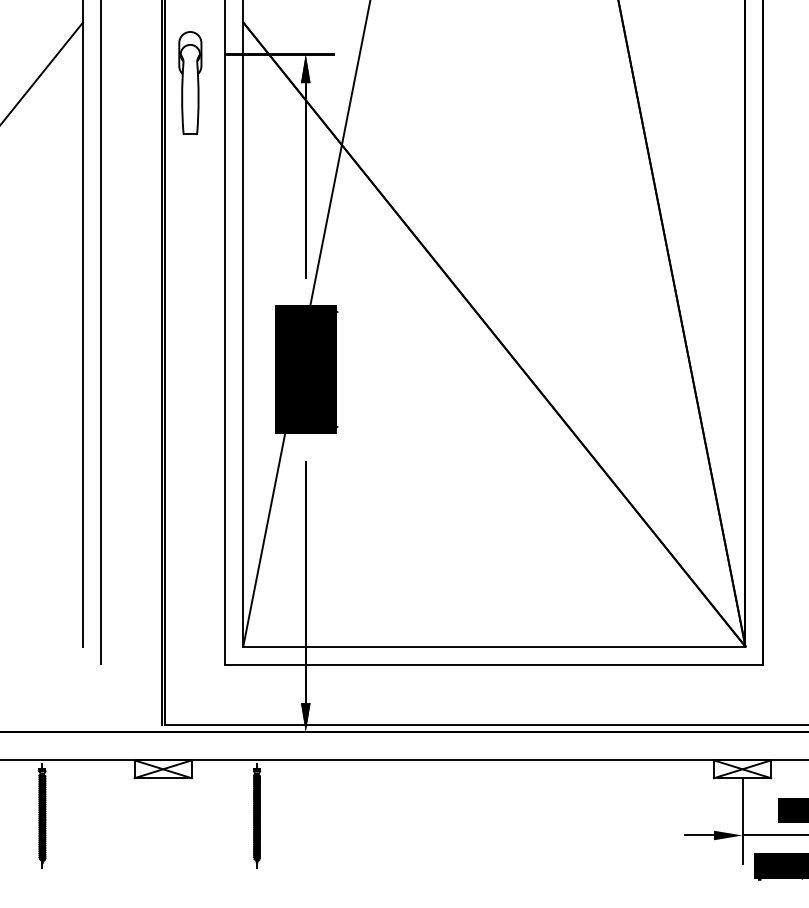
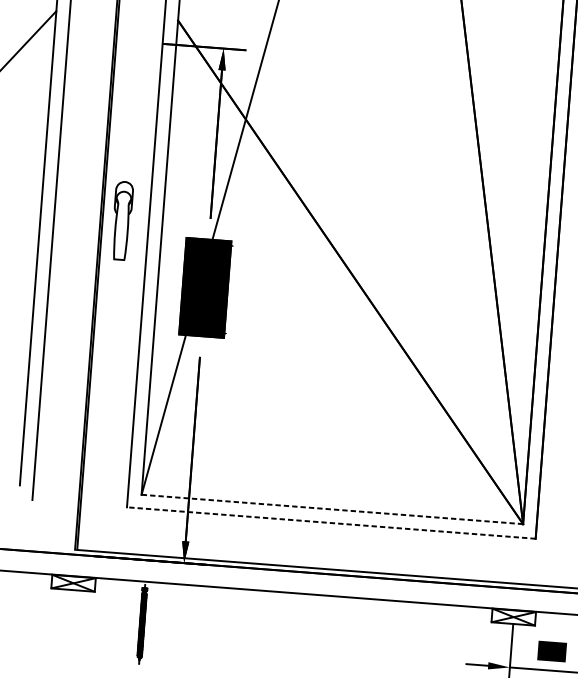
part: (190, 82) -> (122, 220), moved
line: (493, 646) -> (331, 509), solid -> dashed
line: (494, 664) -> (331, 523), solid -> dashed

